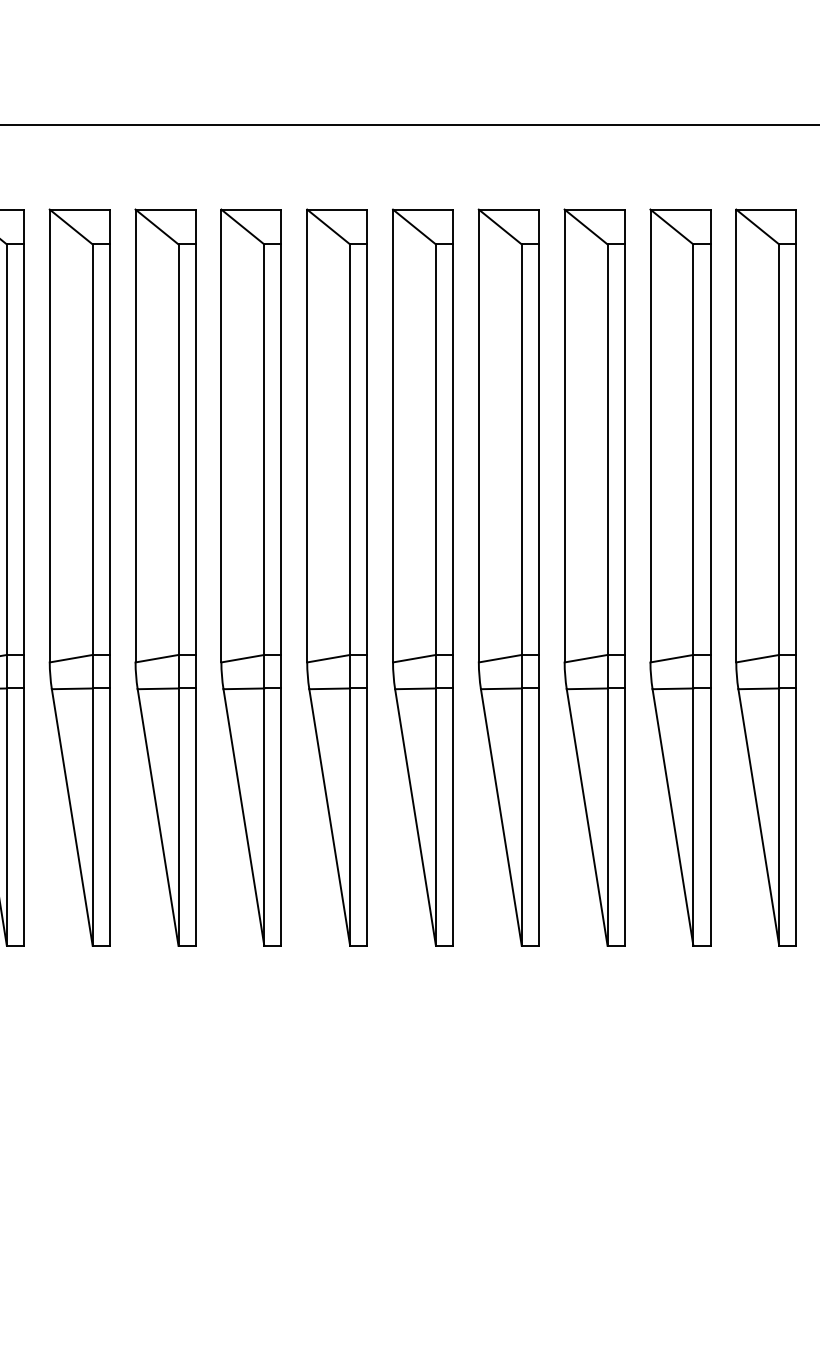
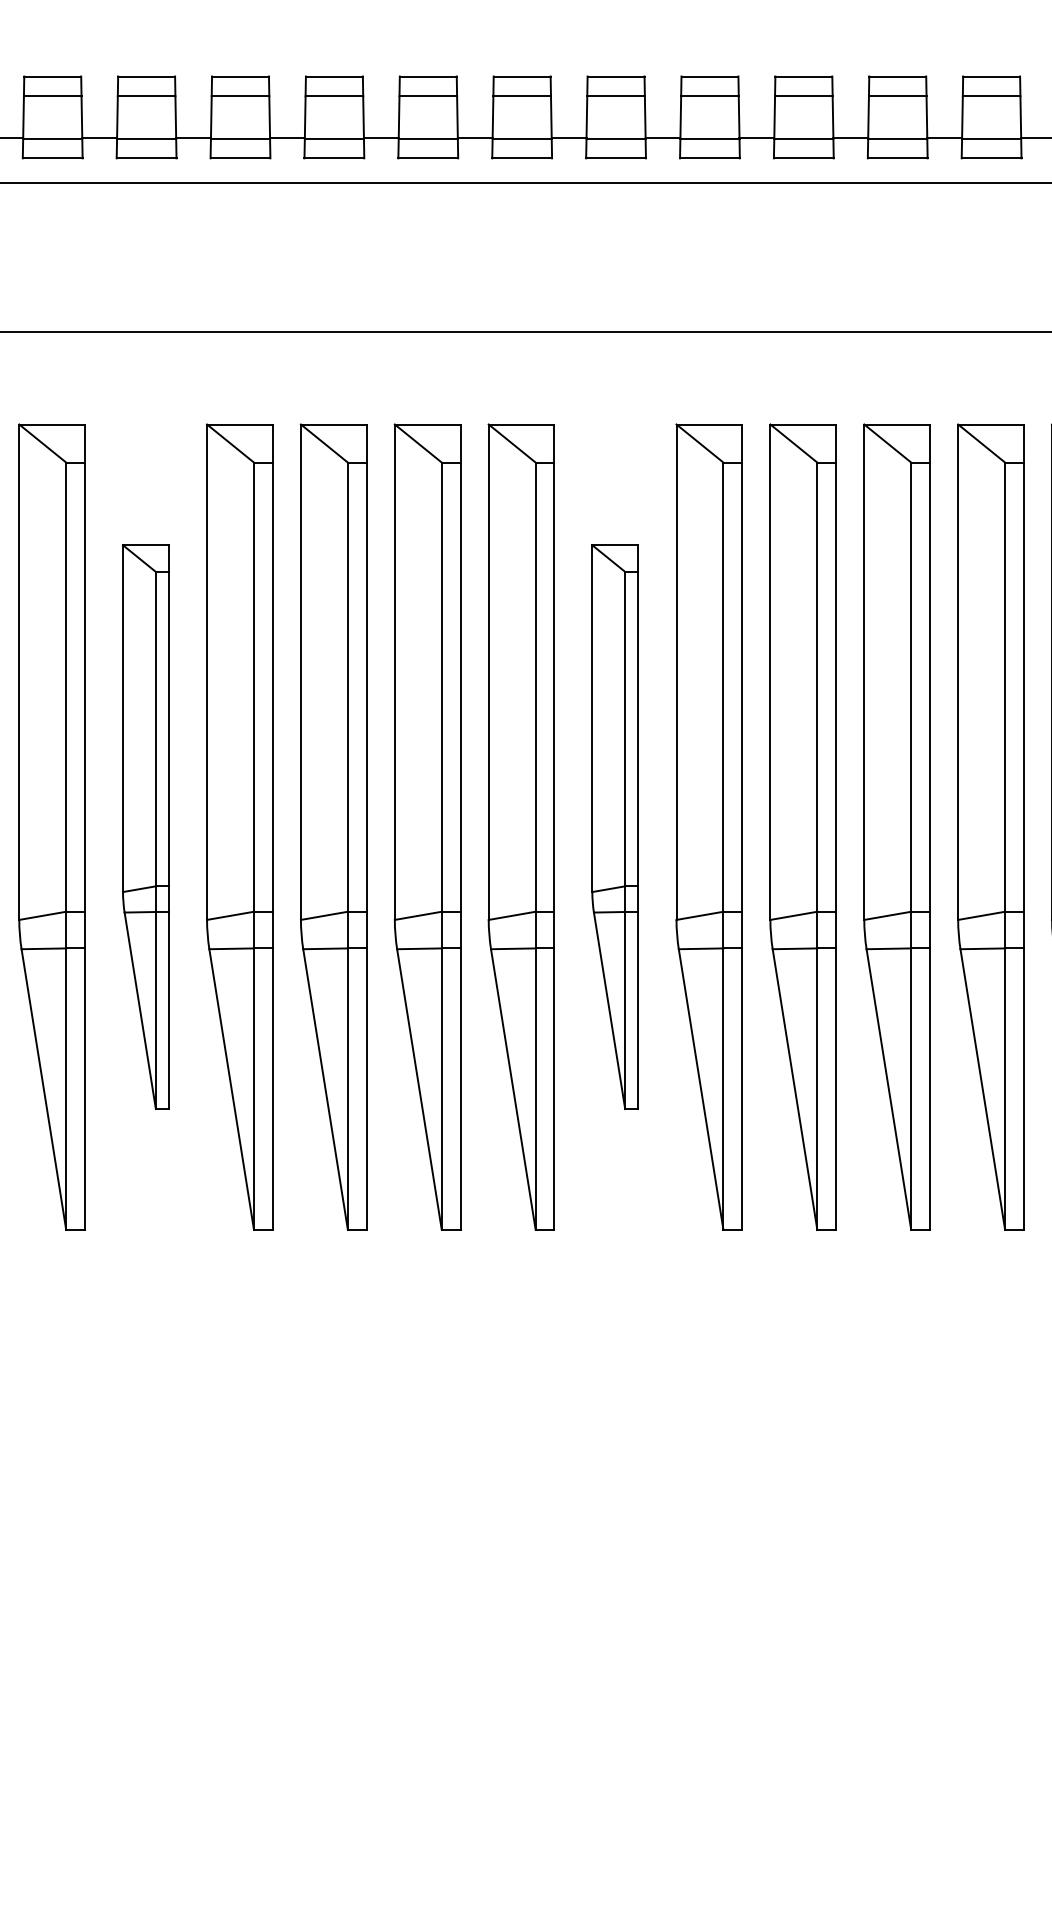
part: (79, 577) -> (145, 826), size x0.7
part: (507, 577) -> (614, 826), size x0.7

